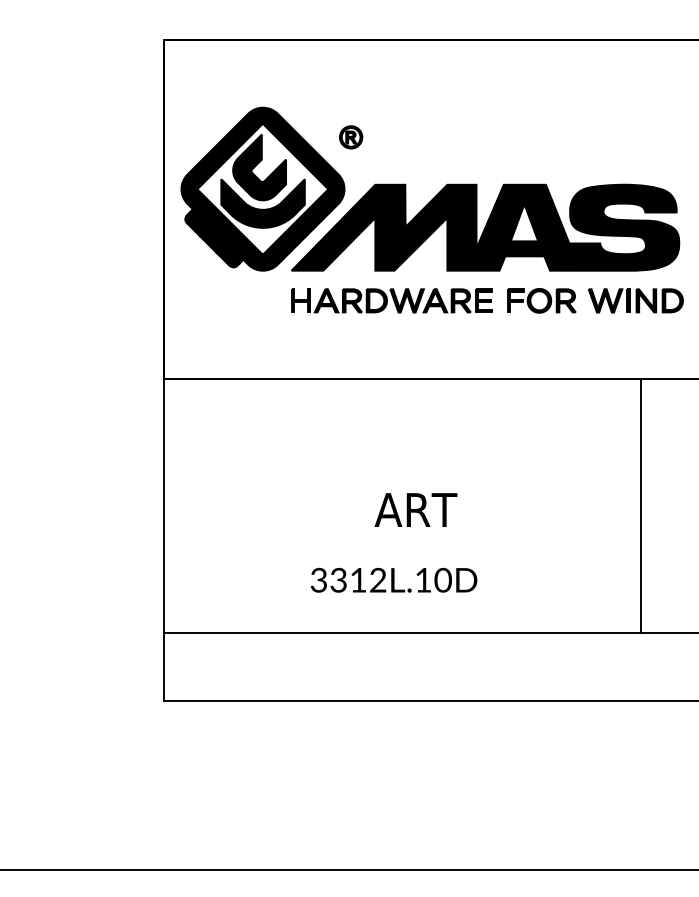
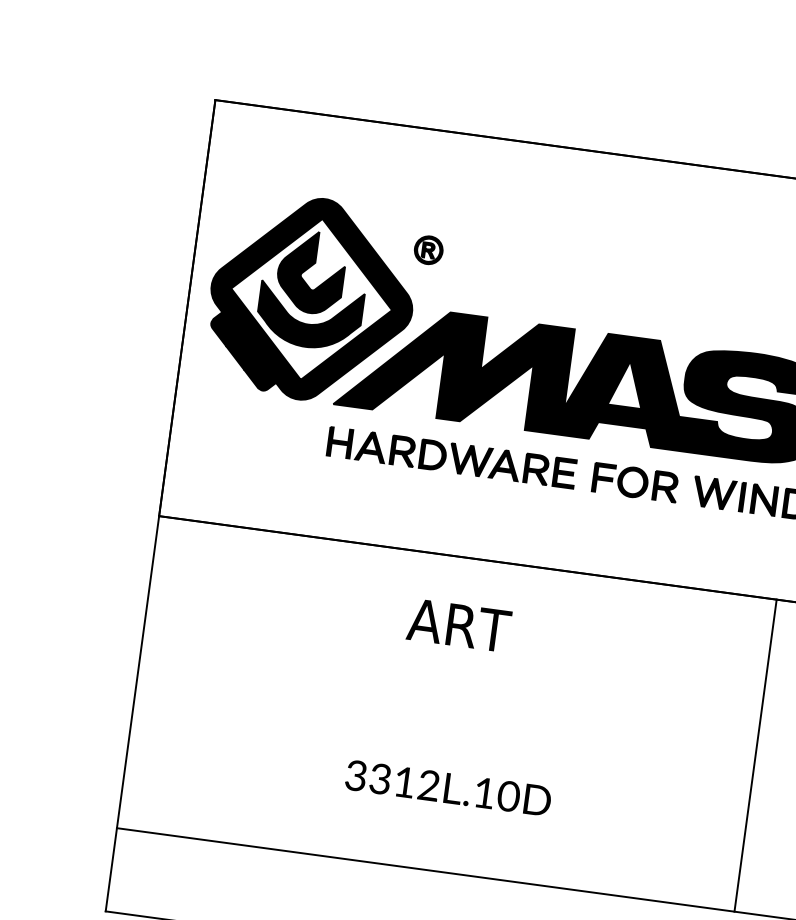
line: (641, 506) -> (756, 756), moved
text: (415, 509) -> (458, 624), moved
text: (393, 579) -> (447, 787), moved

